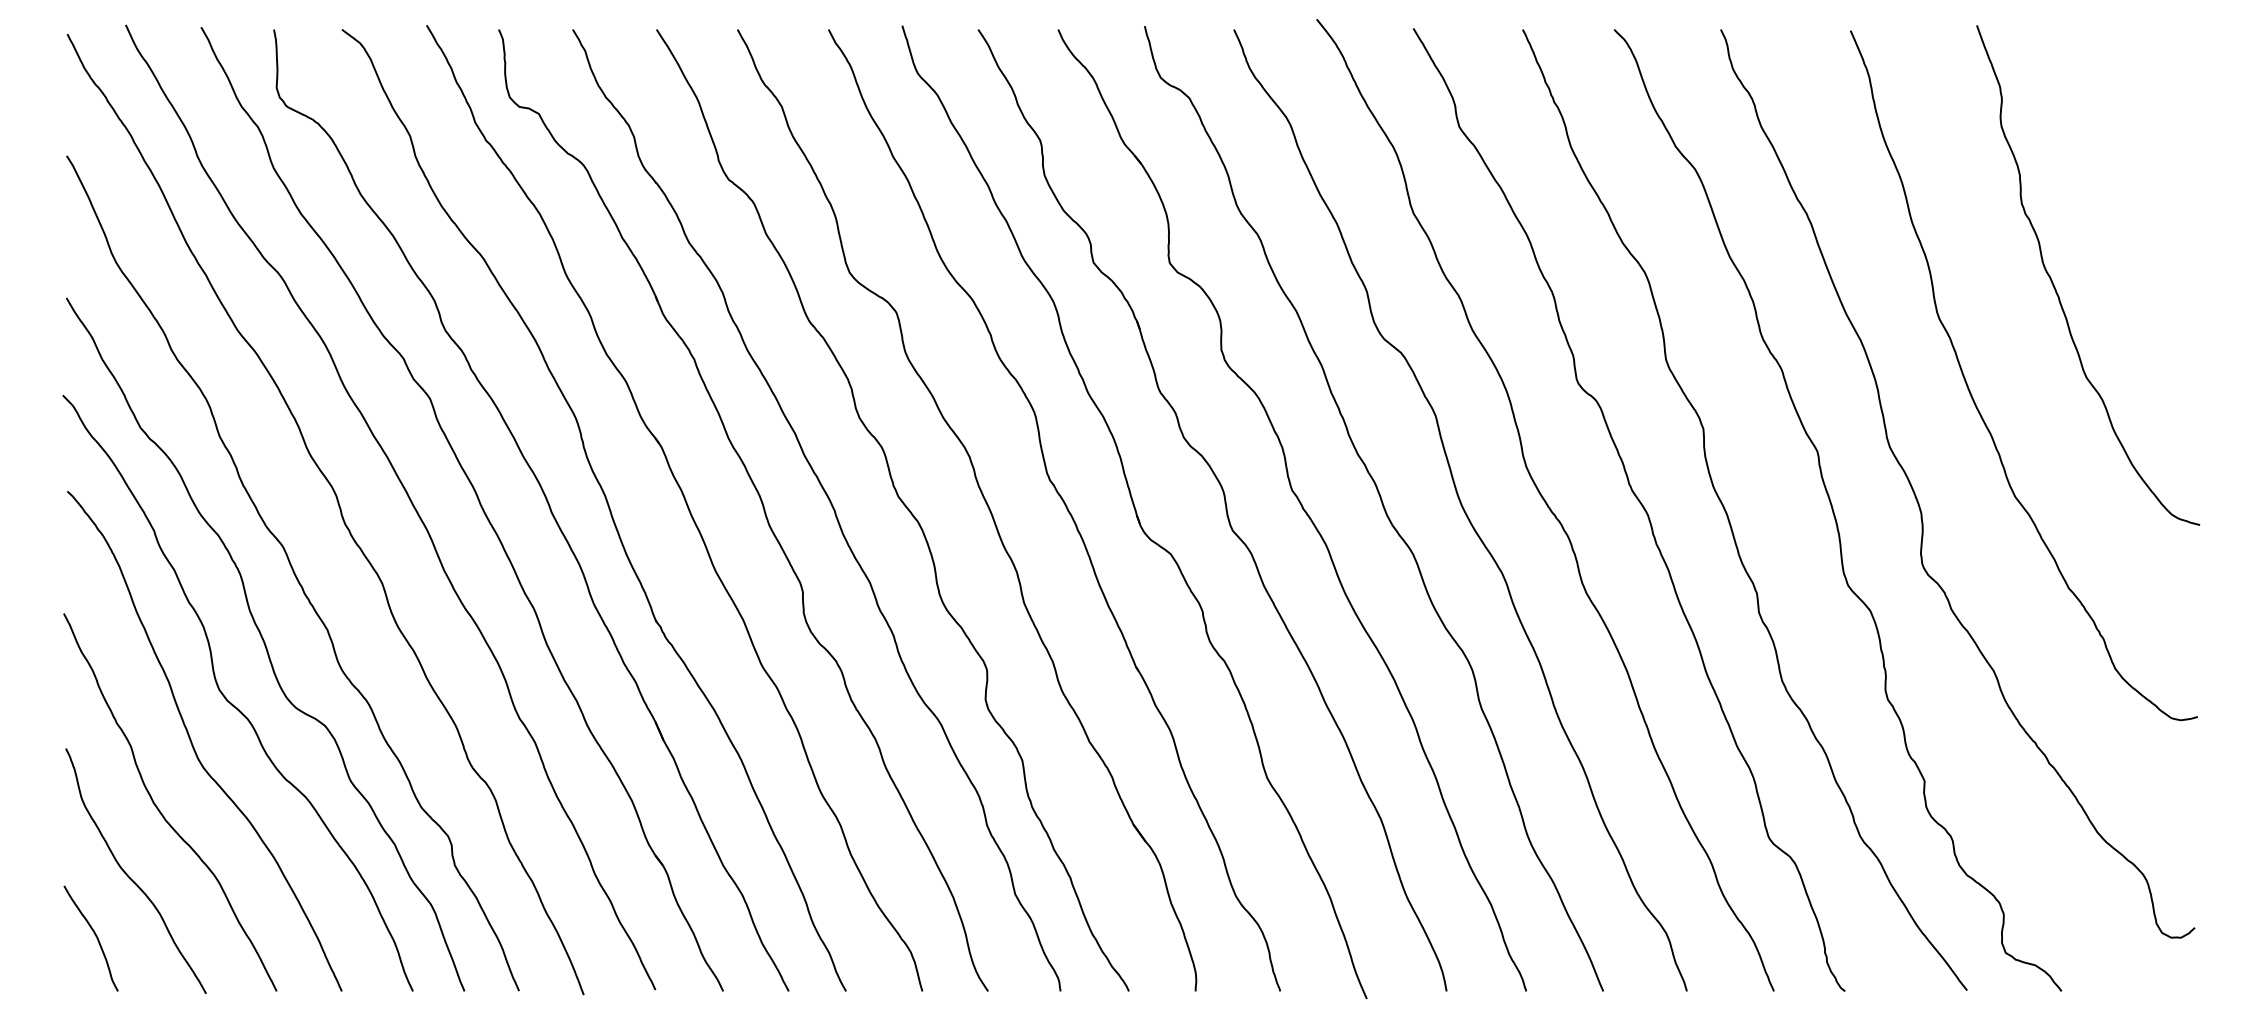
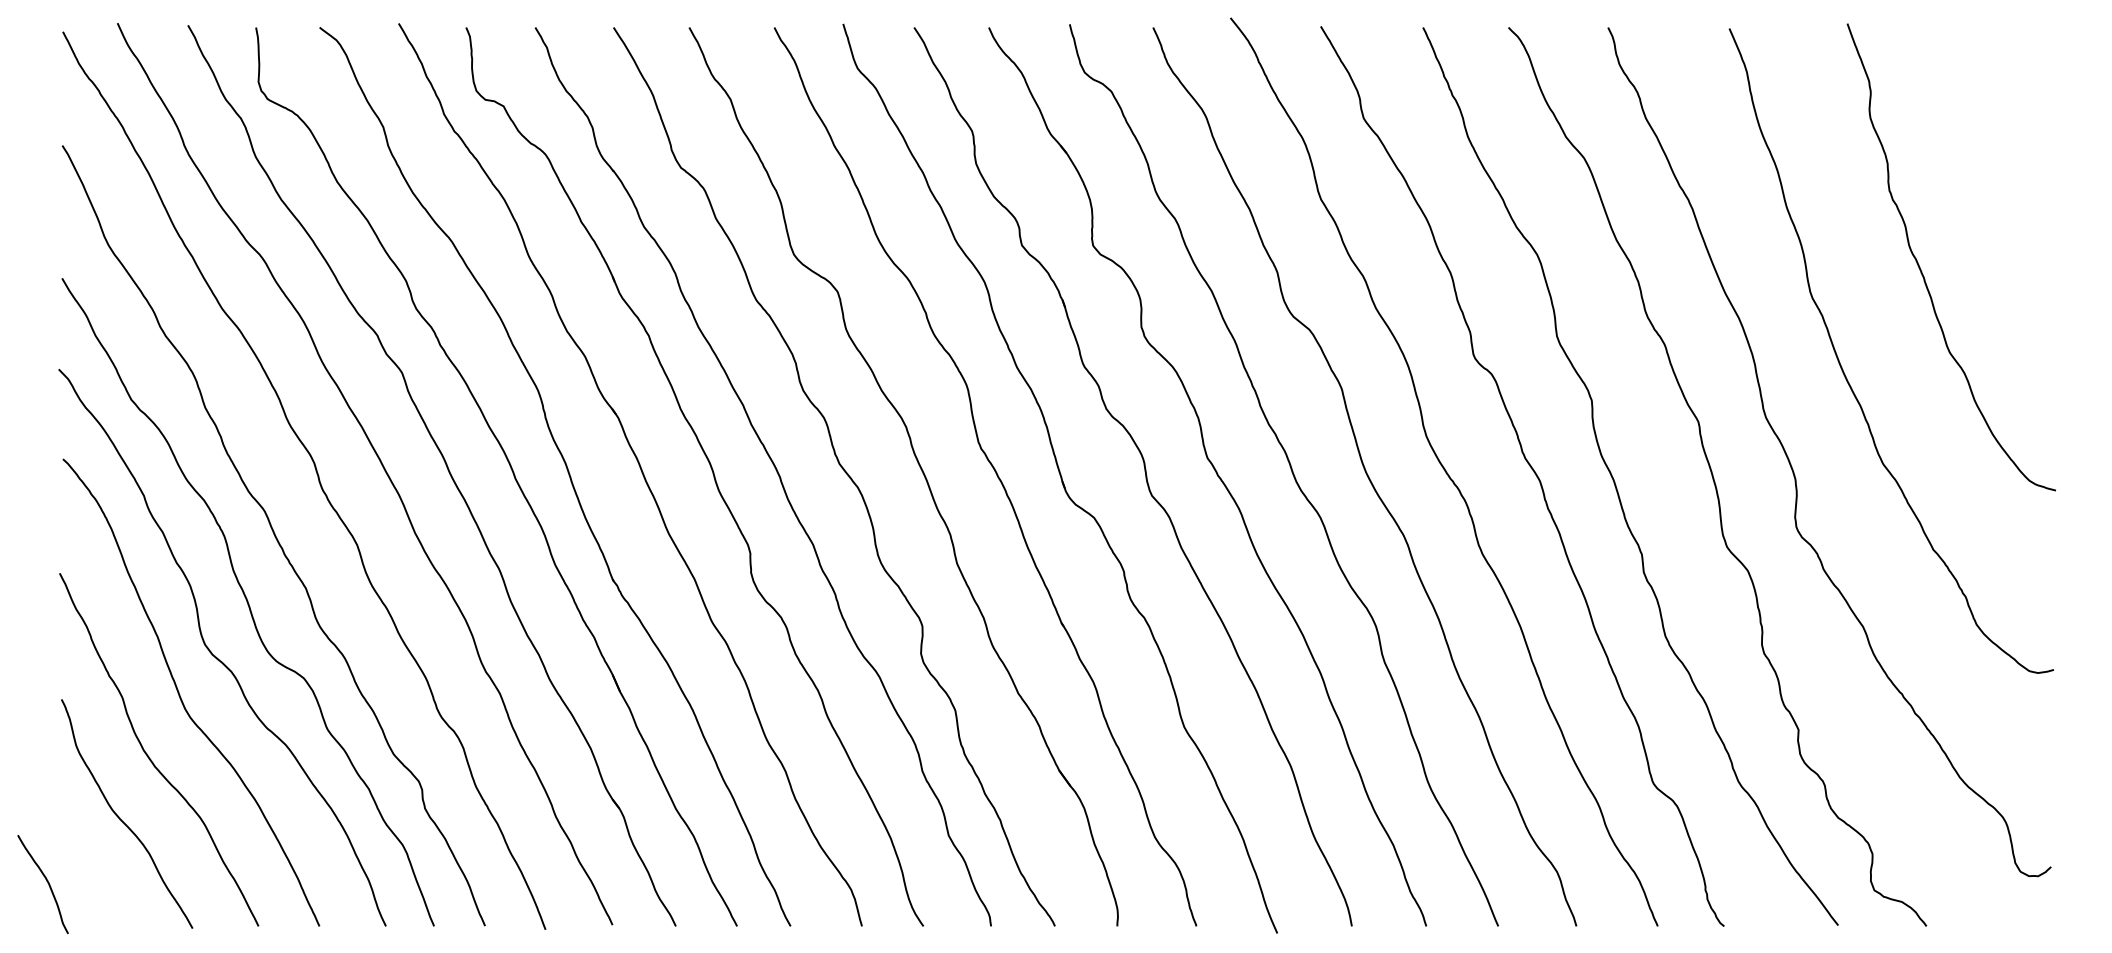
curve: (95, 936) -> (47, 882), moved

